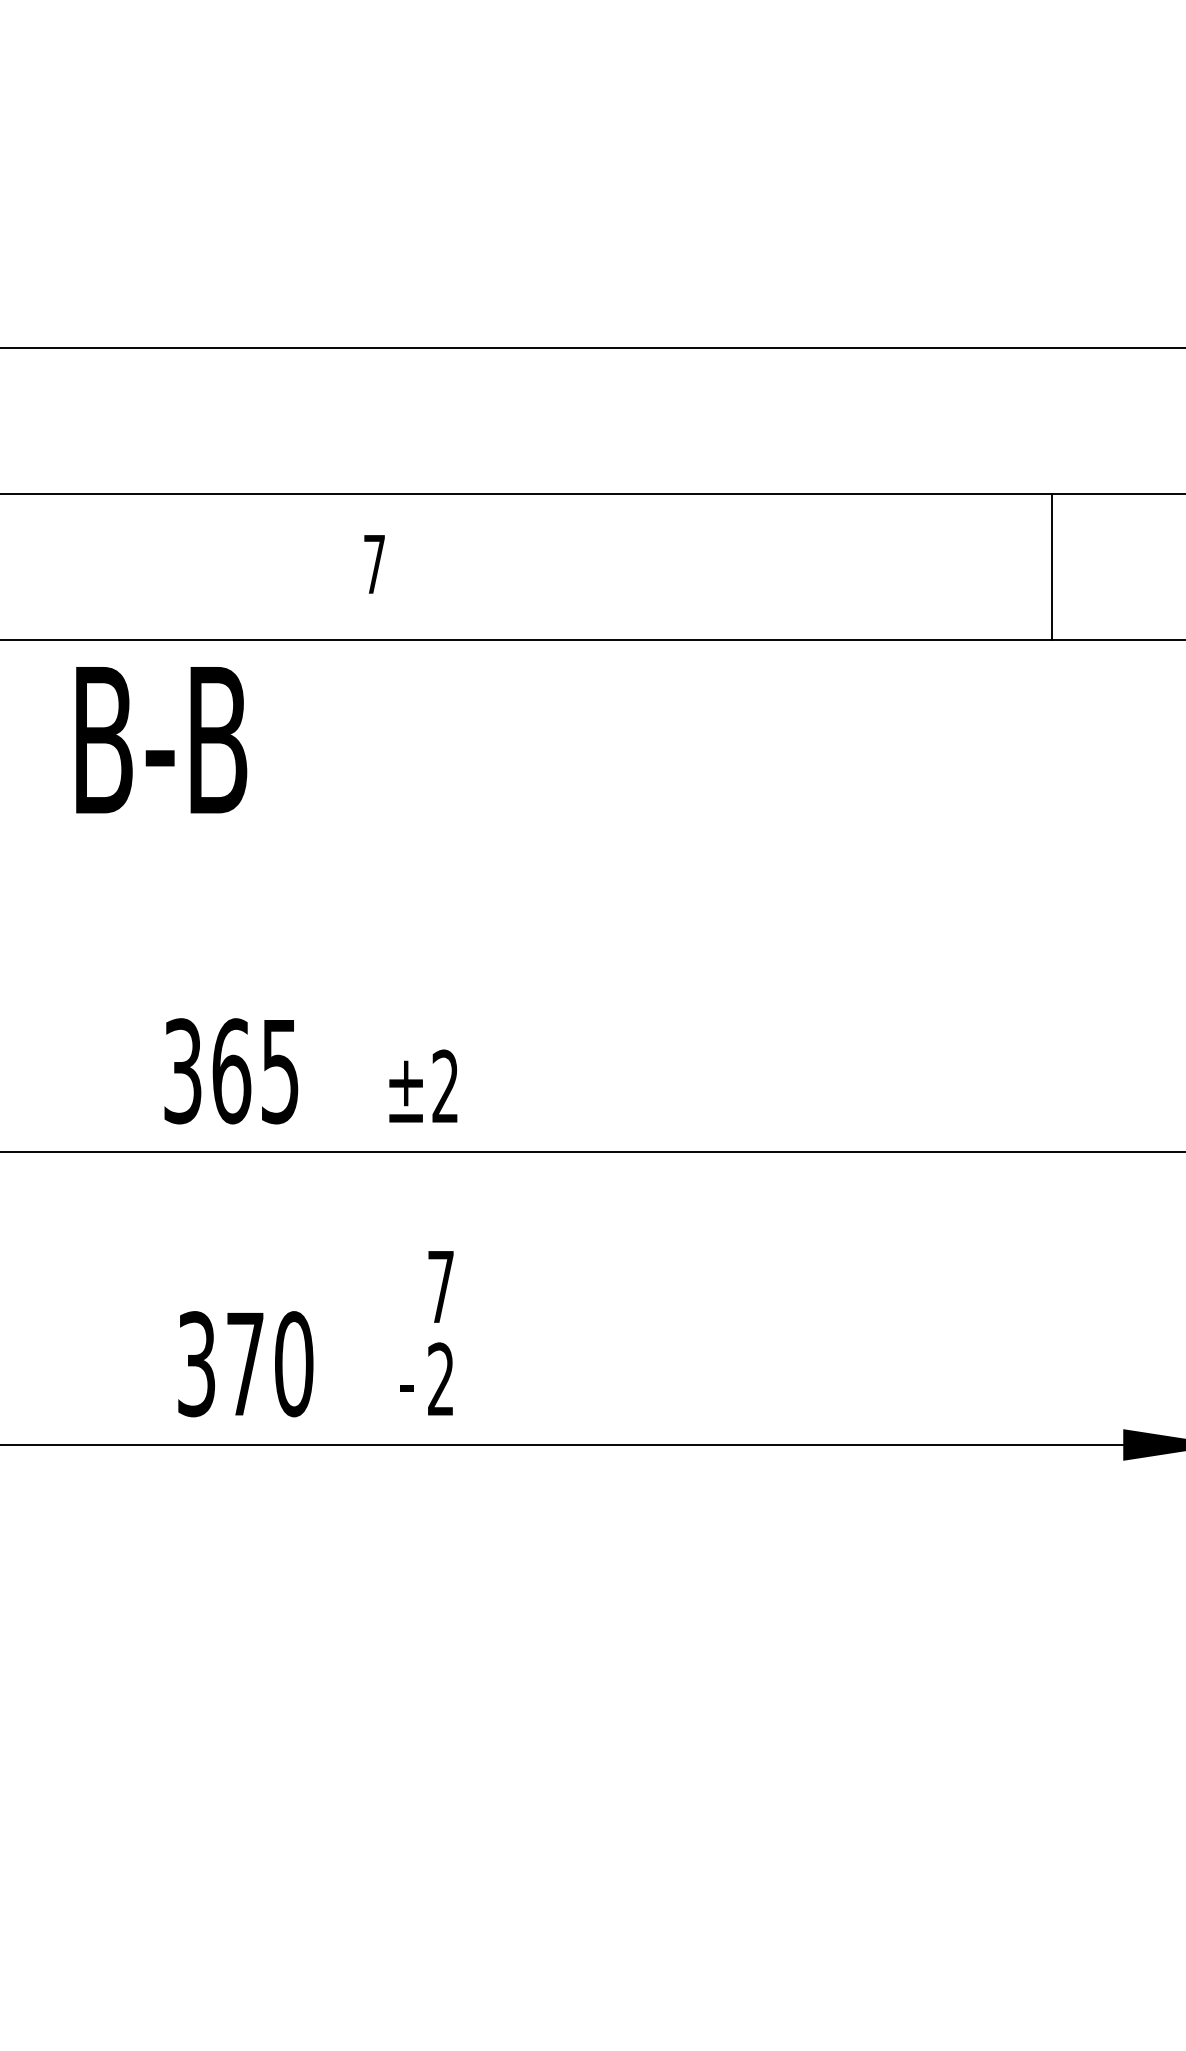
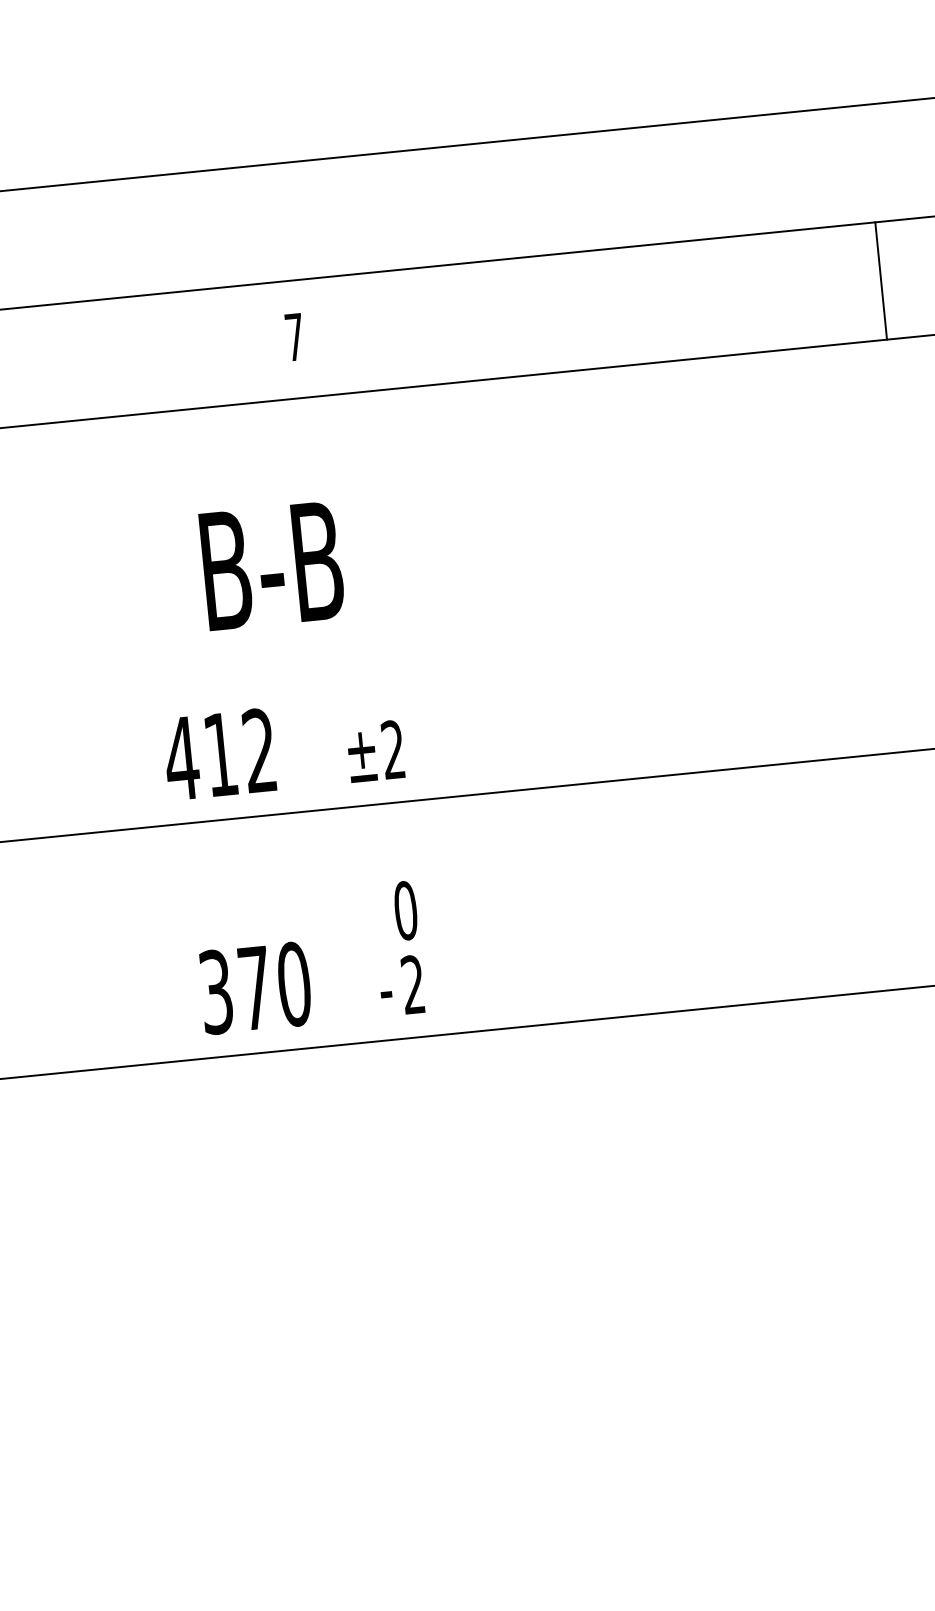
line: (1052, 566) -> (881, 280), moved
text: (161, 740) -> (272, 566), moved
text: (230, 1071) -> (219, 754), 365 -> 412
text: (440, 1286) -> (405, 910), 7 -> 0

